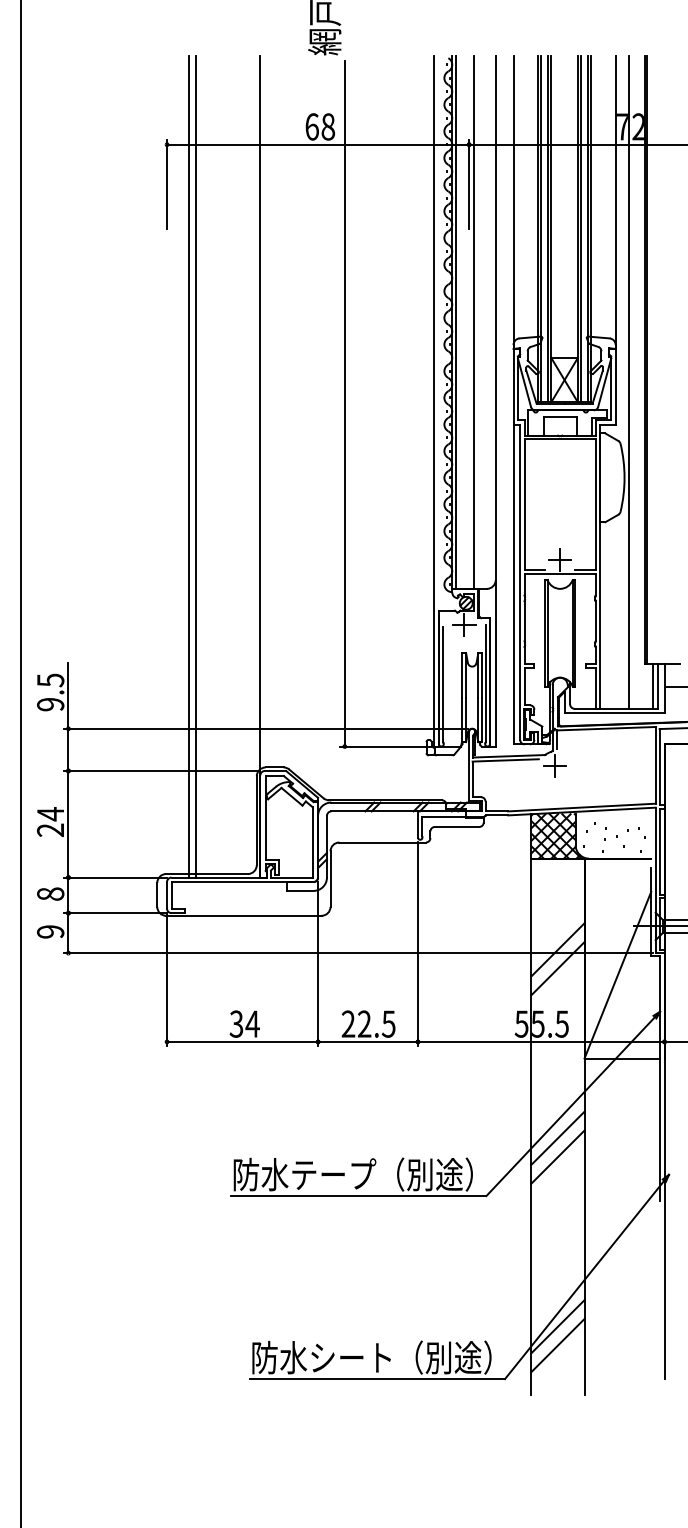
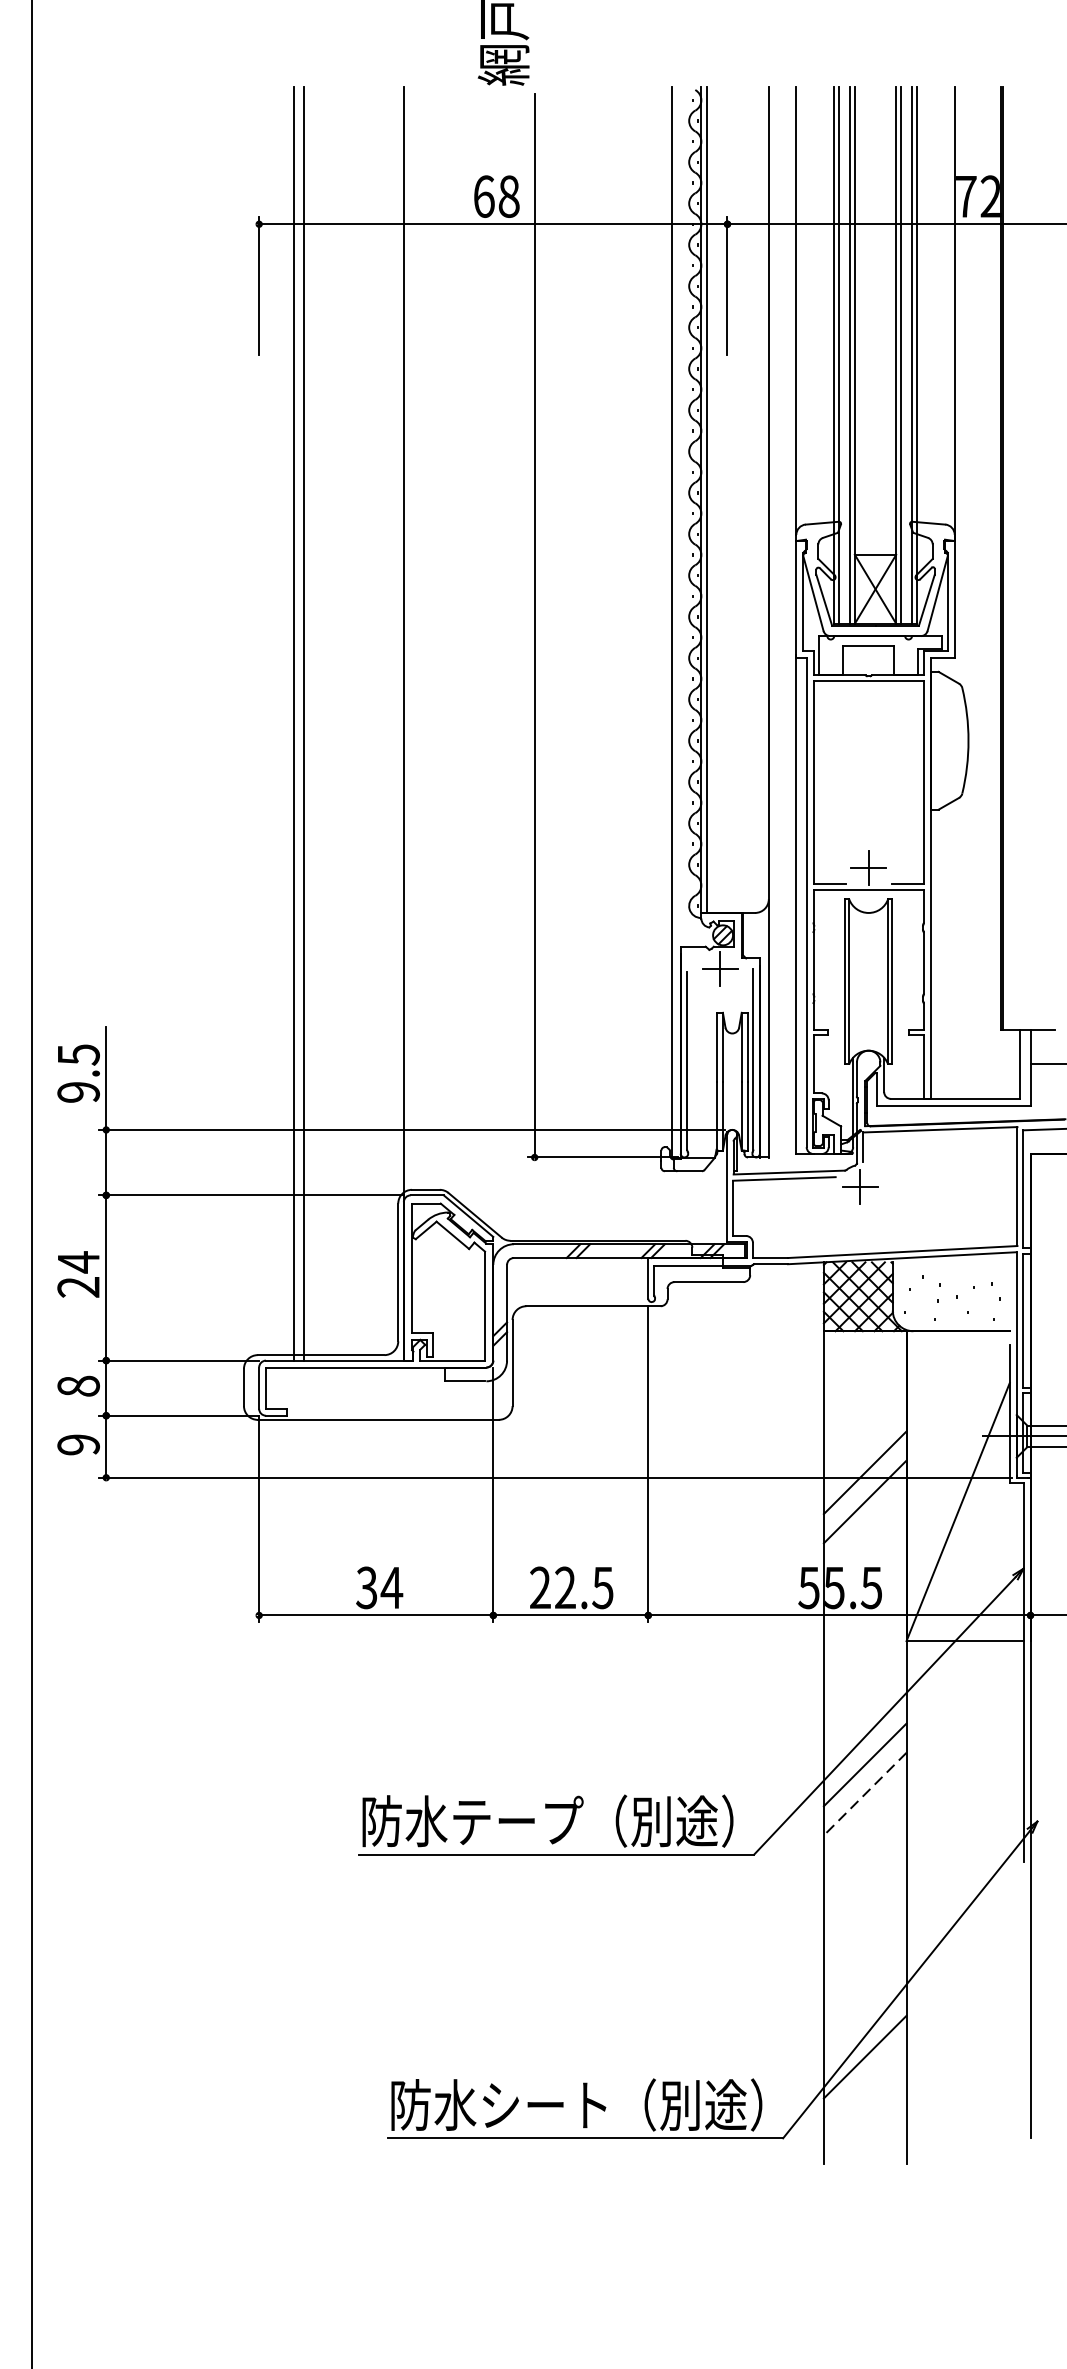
line: (474, 321) -> (735, 498), removed
line: (629, 381) -> (976, 591), removed
line: (653, 686) -> (1013, 1064), removed
line: (557, 1157) -> (864, 1794), solid -> dashed
line: (557, 1345) -> (864, 2086), removed

